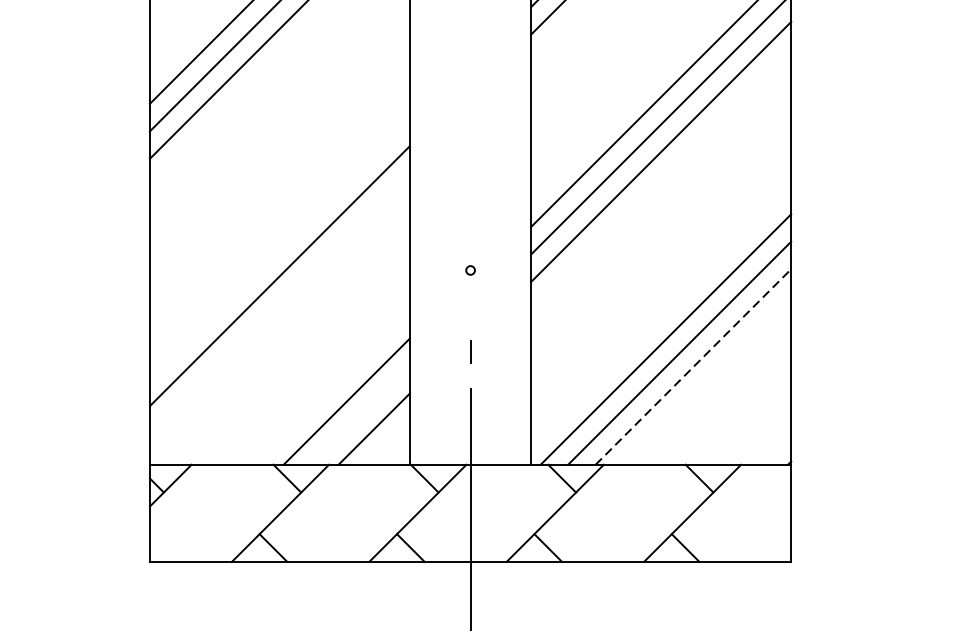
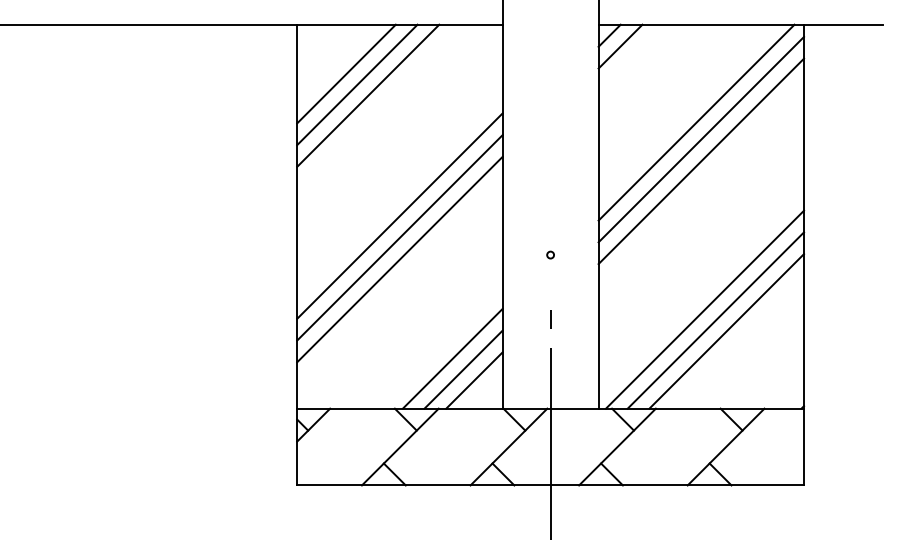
line: (279, 220) -> (399, 215), added
line: (279, 248) -> (399, 237), added
line: (694, 367) -> (727, 331), dashed -> solid
line: (360, 415) -> (463, 369), added

